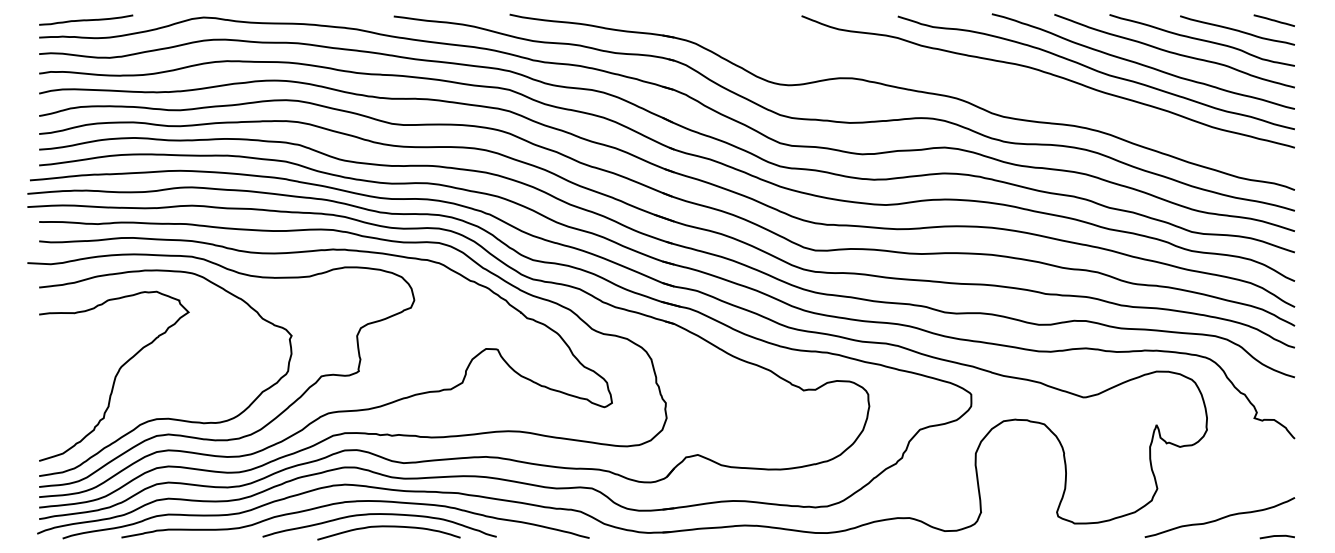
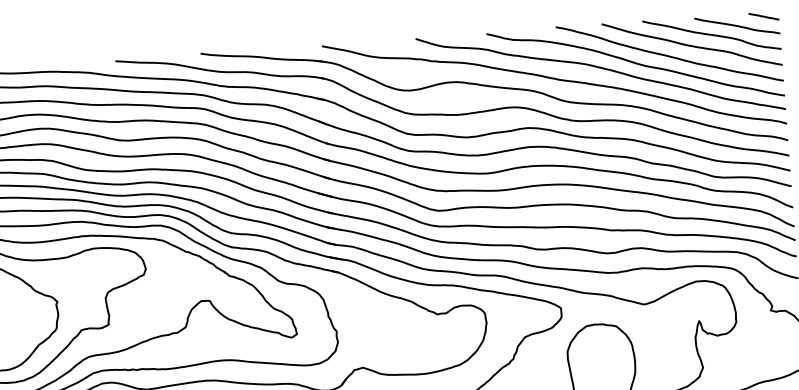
curve: (987, 85) -> (556, 80), added

